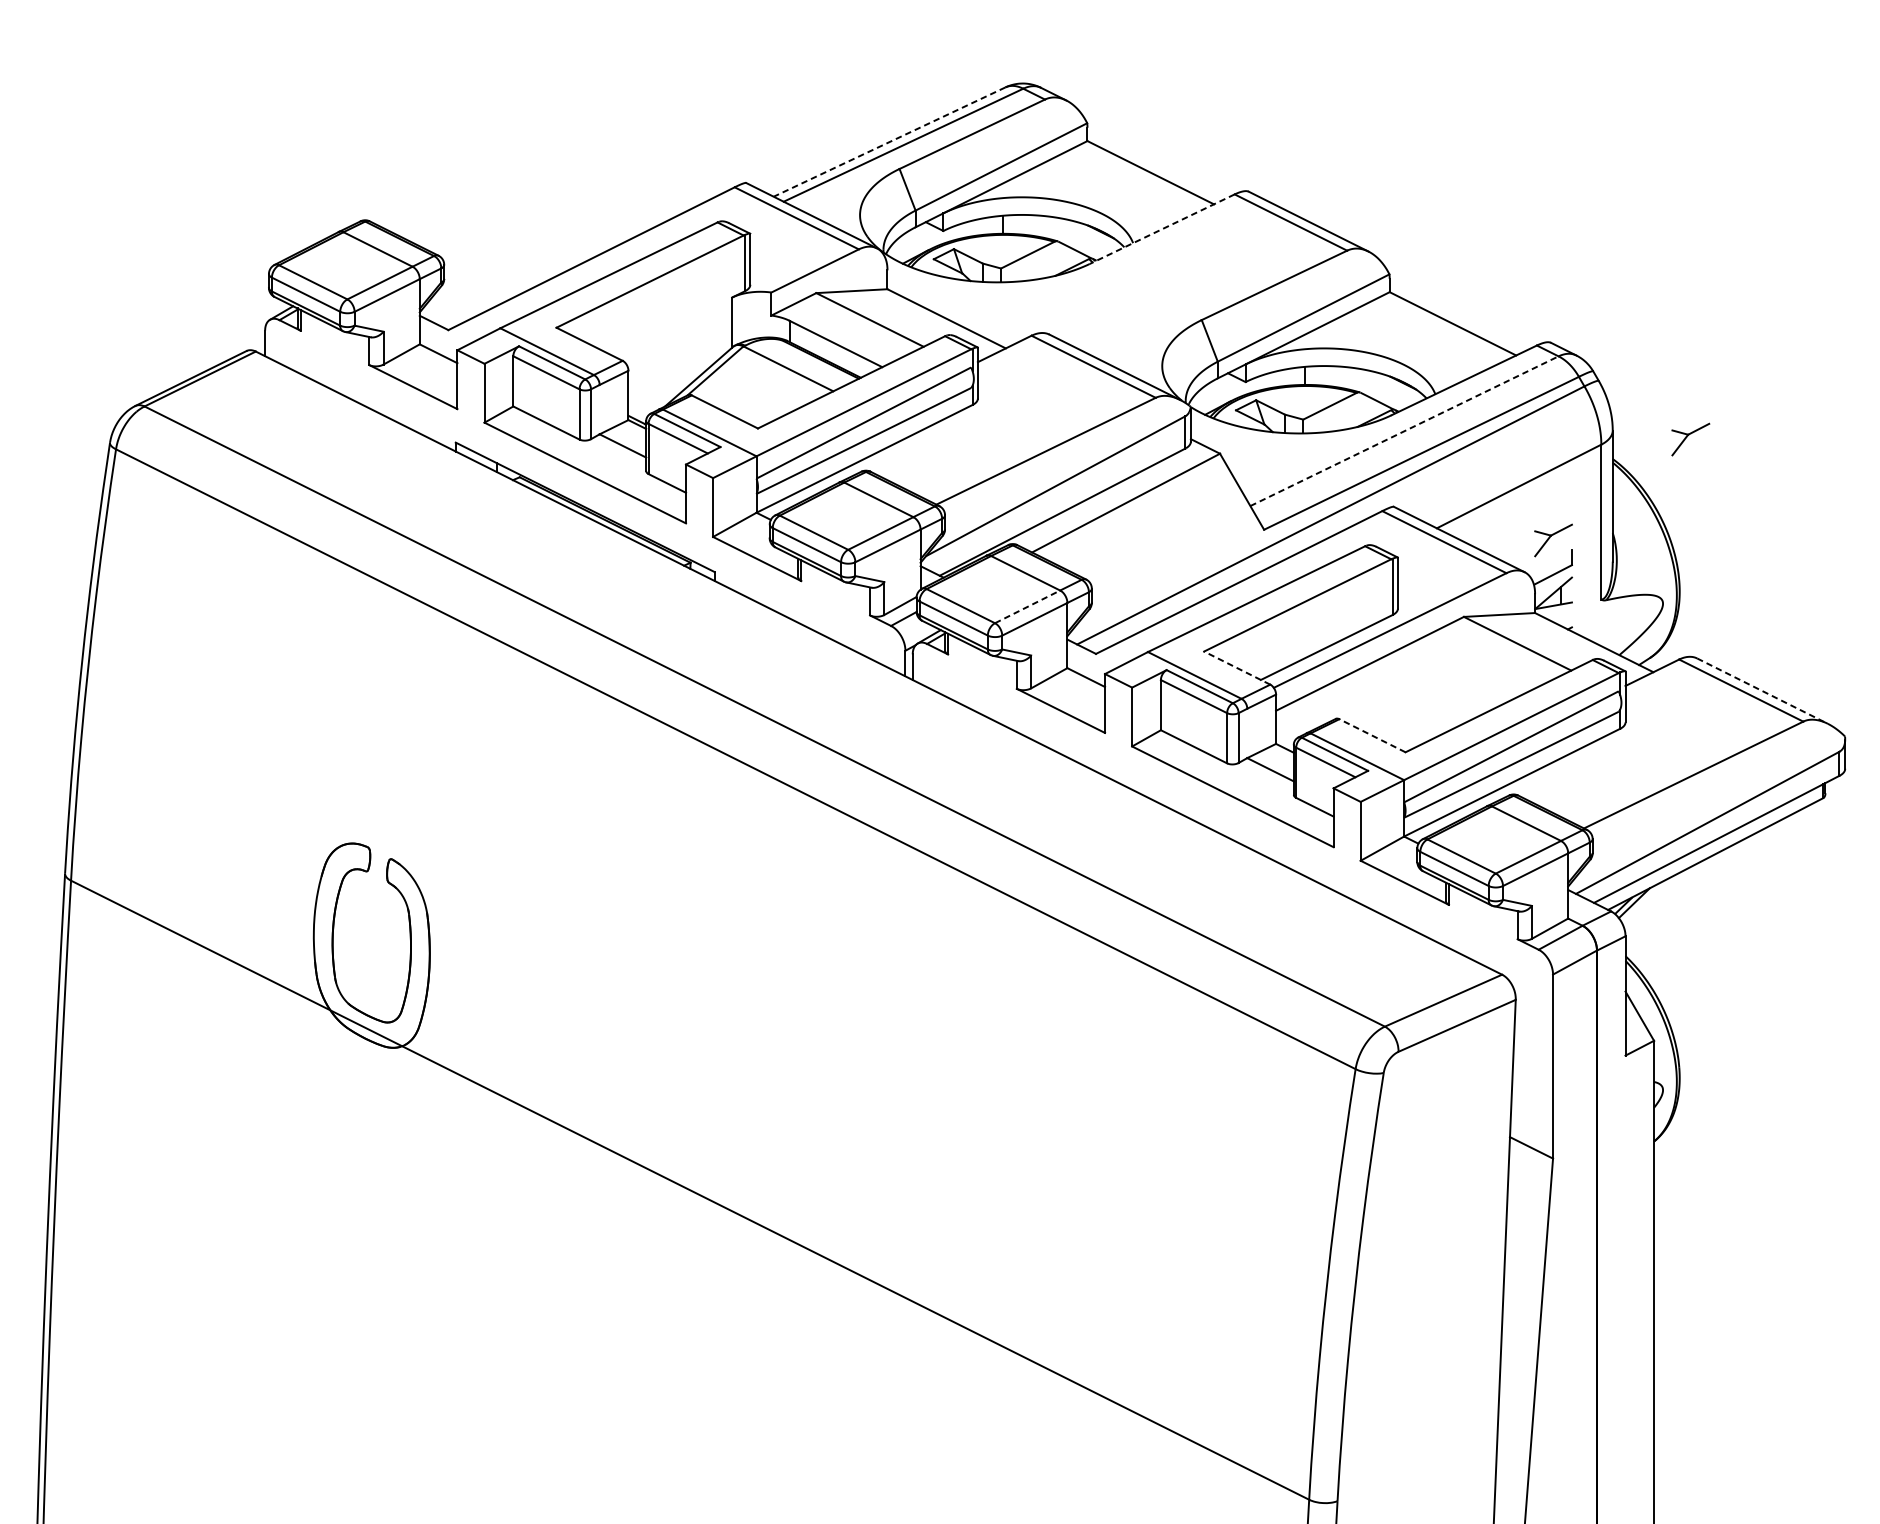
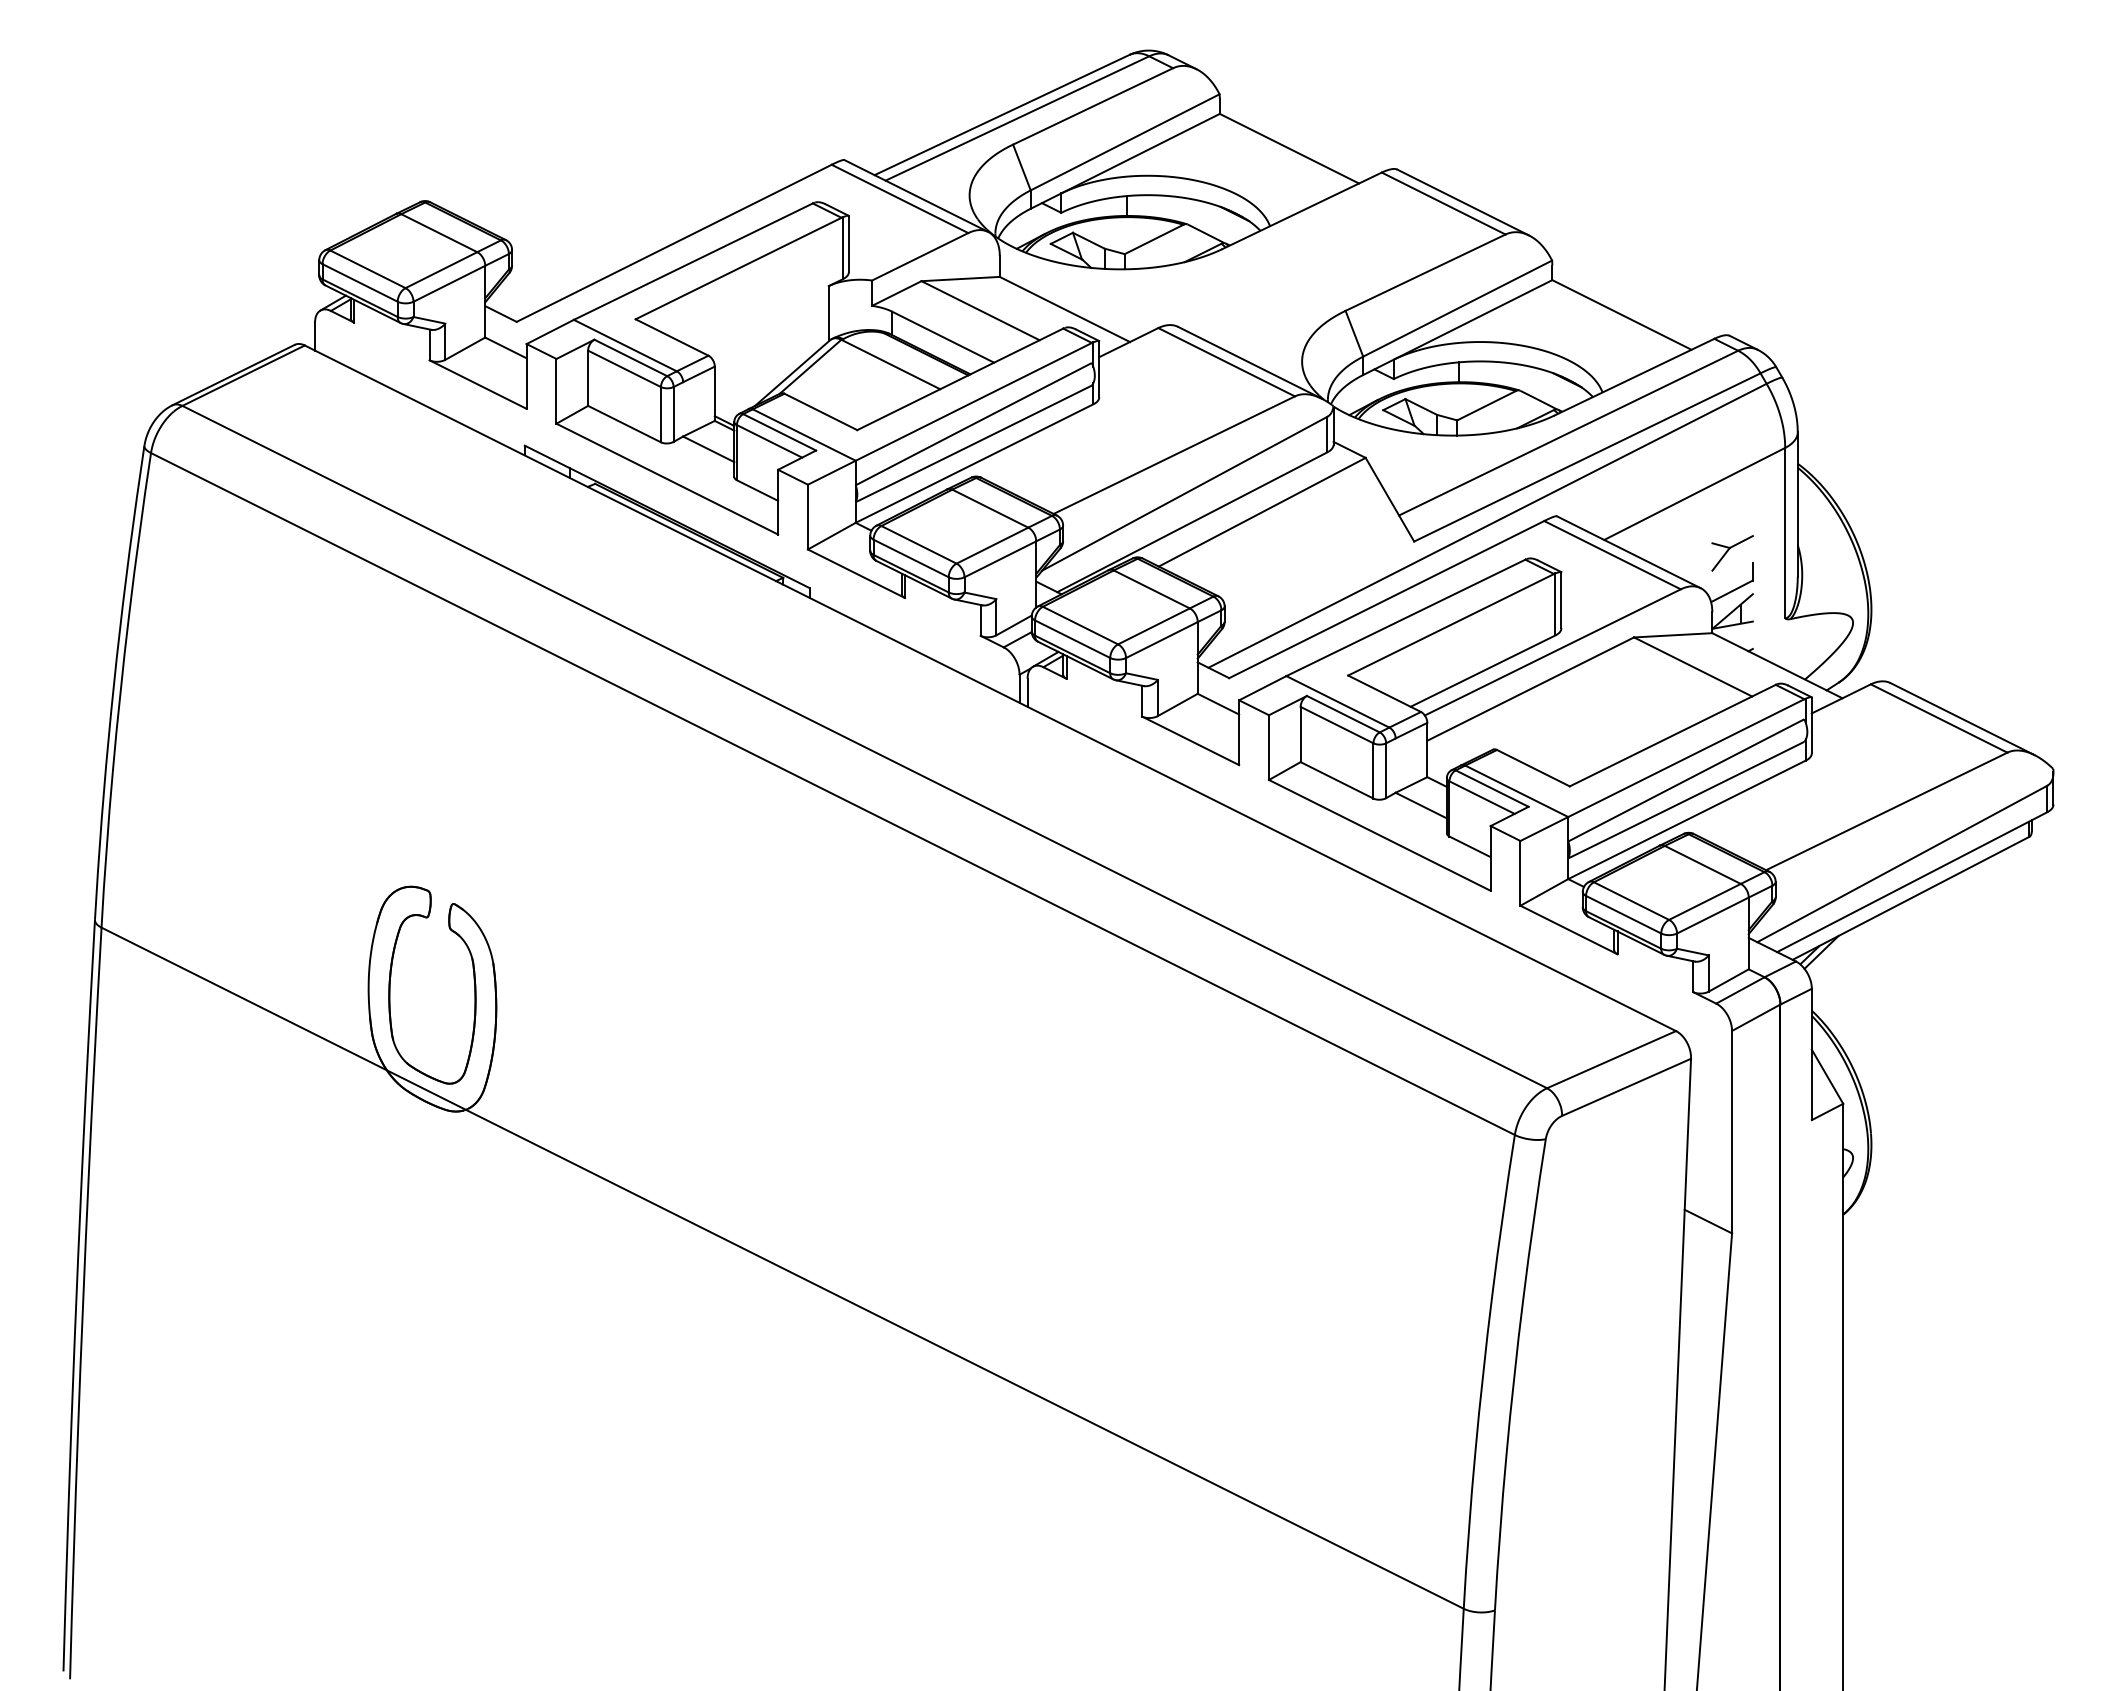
line: (889, 142) -> (1002, 115), dashed -> solid
line: (1162, 228) -> (1302, 210), dashed -> solid
line: (1405, 430) -> (1569, 432), dashed -> solid
part: (1690, 439) -> (1883, 442), removed
line: (1028, 606) -> (1154, 626), dashed -> solid
line: (1237, 667) -> (1384, 693), dashed -> solid
line: (1763, 691) -> (1963, 719), dashed -> solid
line: (1372, 736) -> (1533, 768), dashed -> solid

